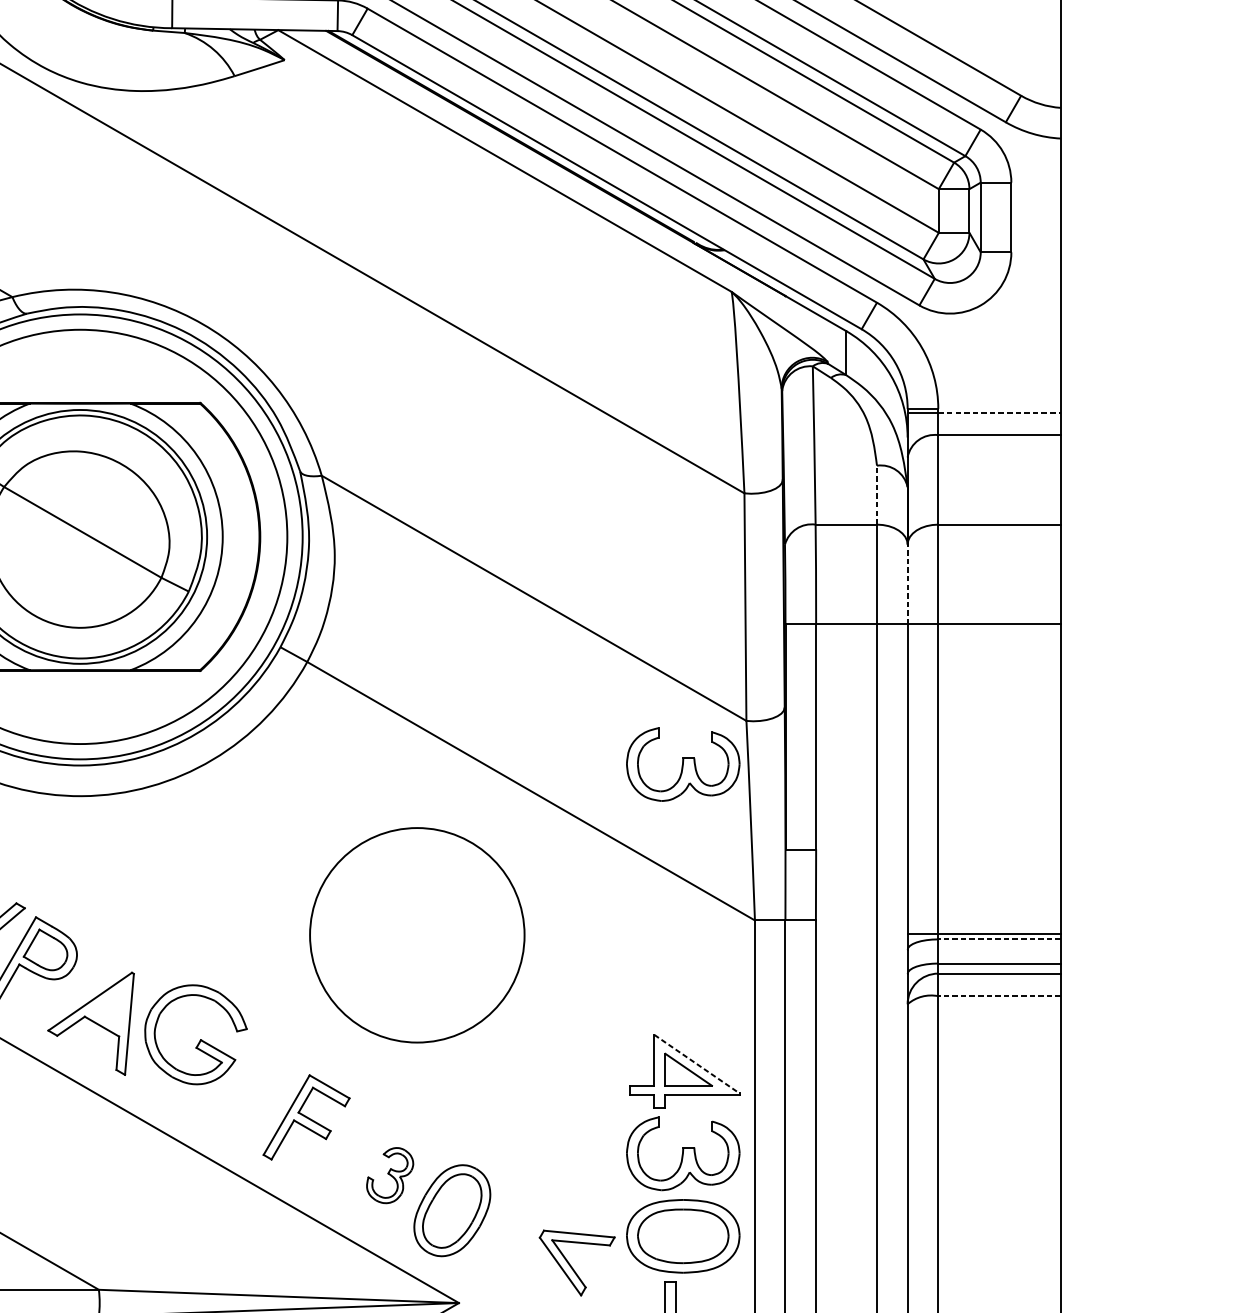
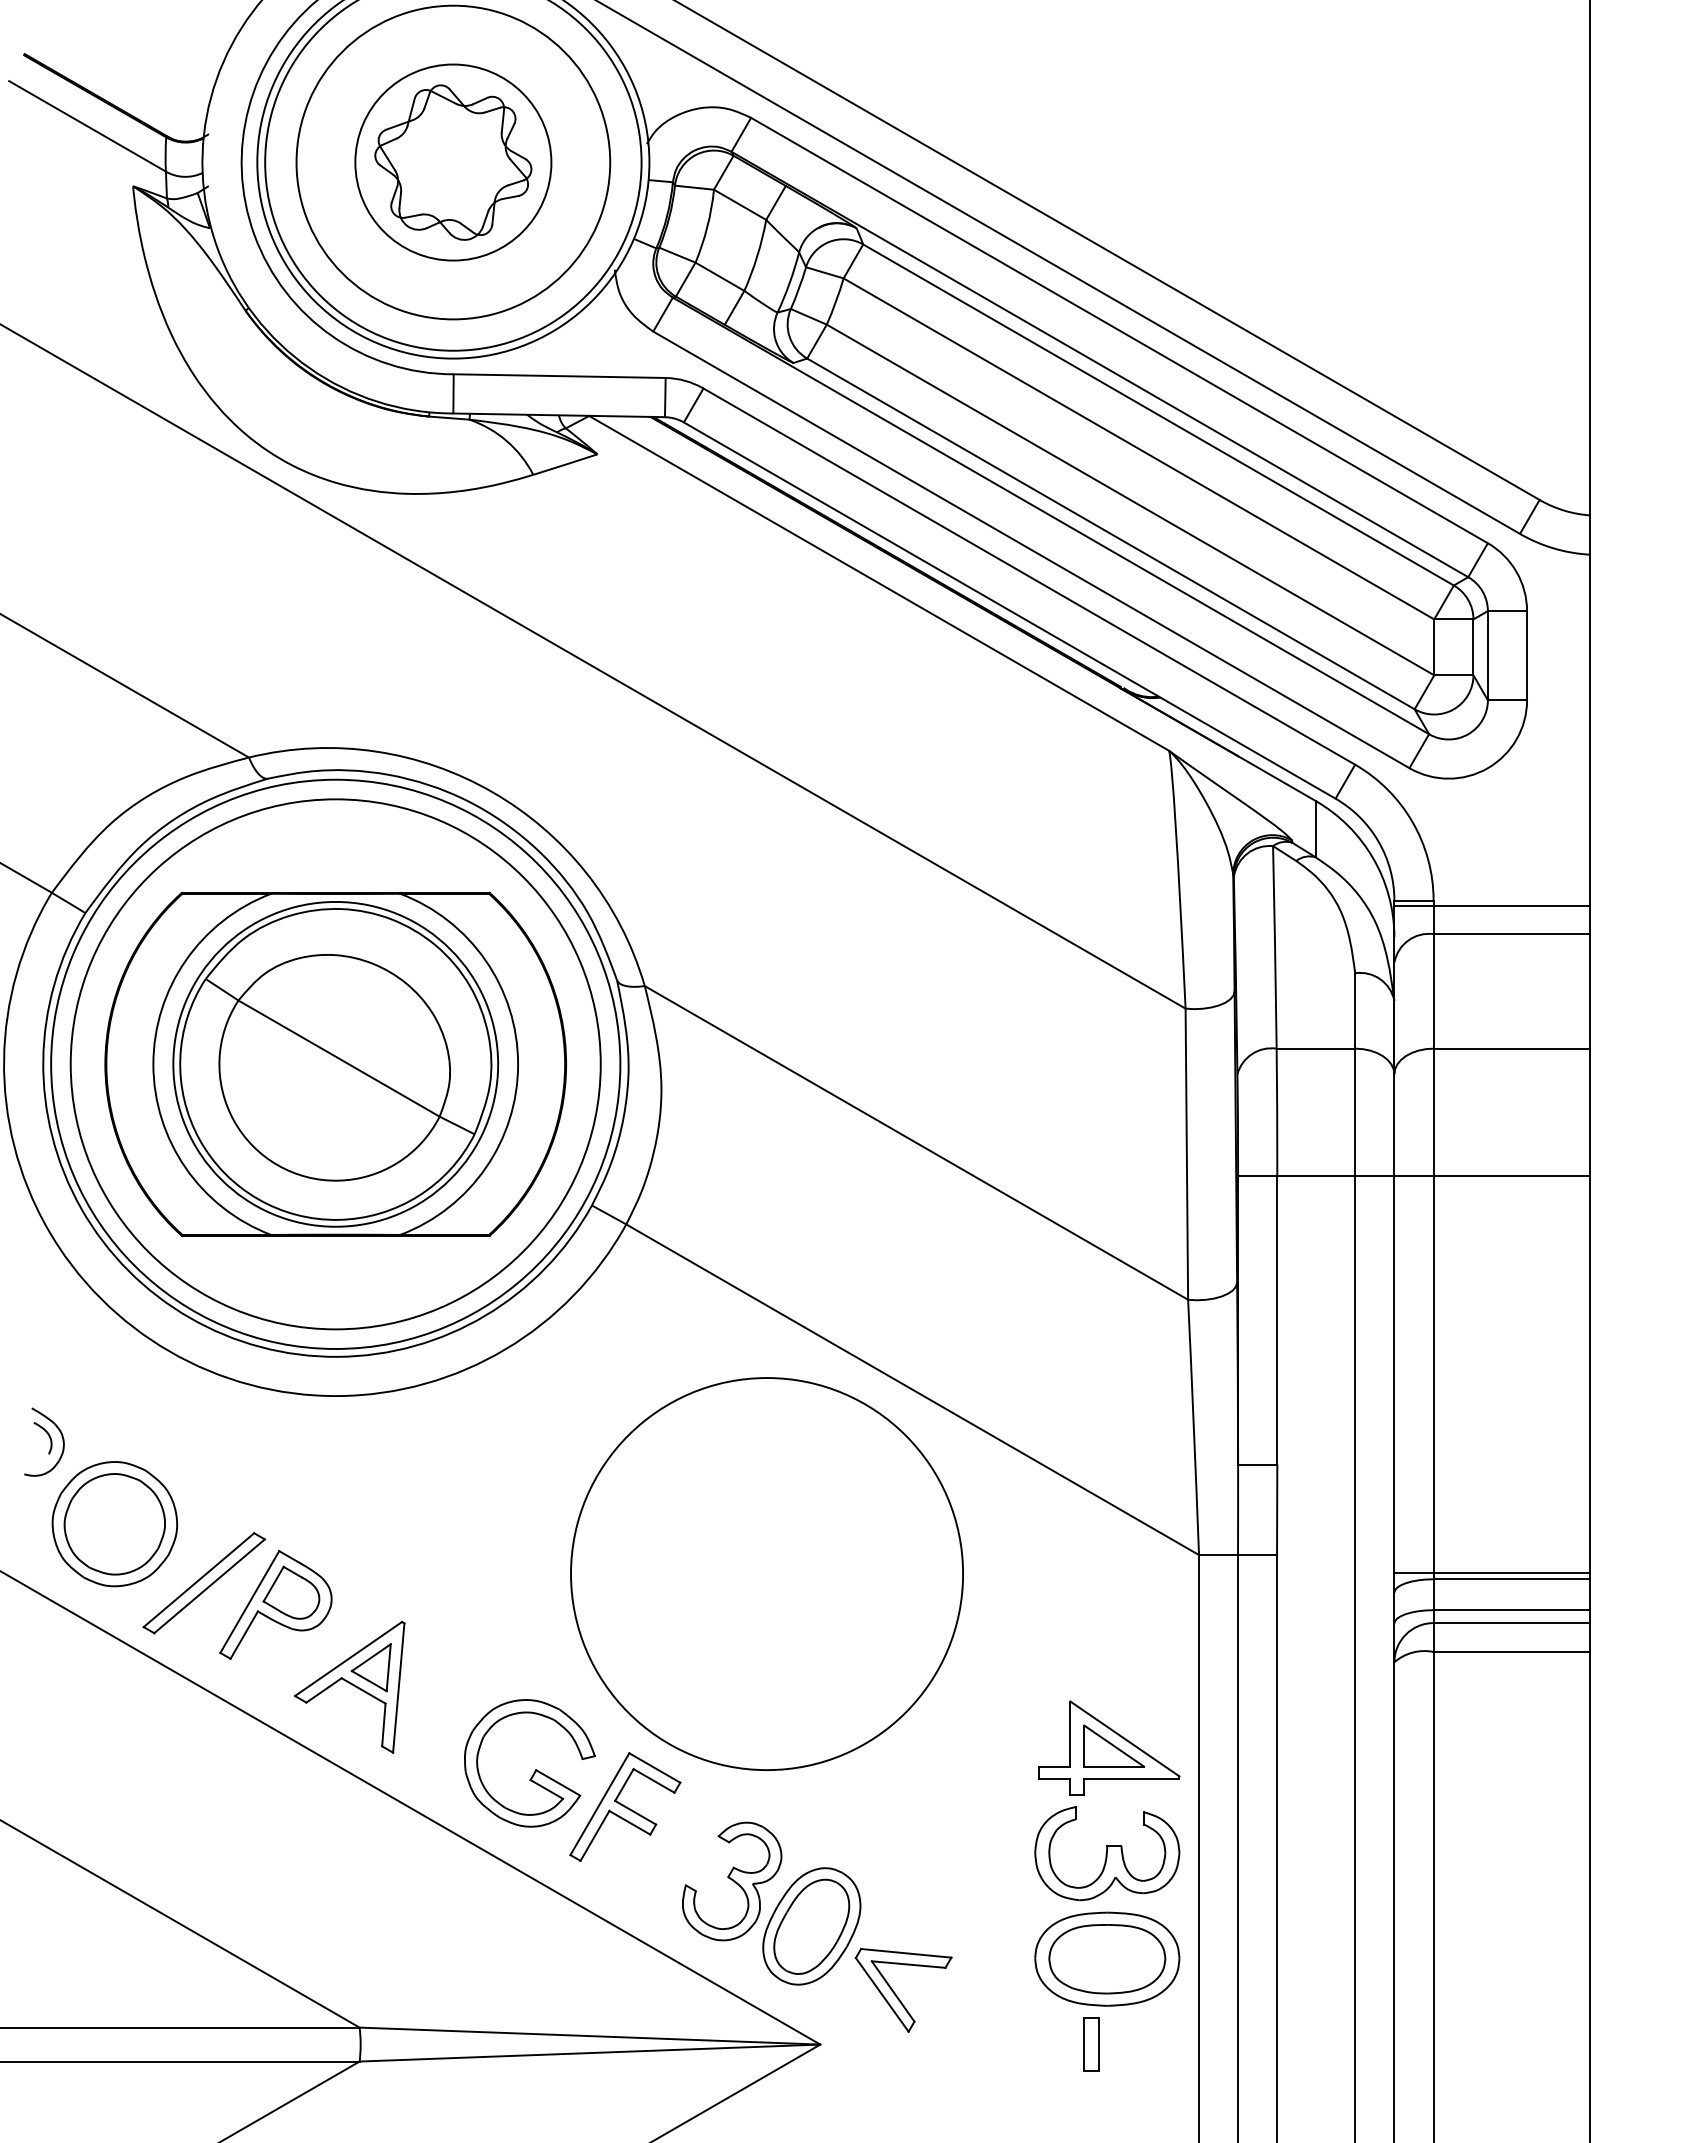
line: (999, 412) -> (1512, 905), dashed -> solid
line: (877, 494) -> (1355, 1010), dashed -> solid
line: (907, 583) -> (1394, 1124), dashed -> solid
part: (683, 764) -> (1107, 1355), removed
circle: (417, 935) -> (767, 1574), size x1.43
line: (999, 939) -> (1511, 1579), dashed -> solid
line: (999, 995) -> (1511, 1651), dashed -> solid
part: (107, 1008) -> (370, 1667), added
part: (200, 1039) -> (535, 1769), moved
line: (697, 1064) -> (1125, 1739), dashed -> solid
part: (390, 1175) -> (732, 1881), size x1.67
part: (572, 1267) -> (897, 1995), moved

